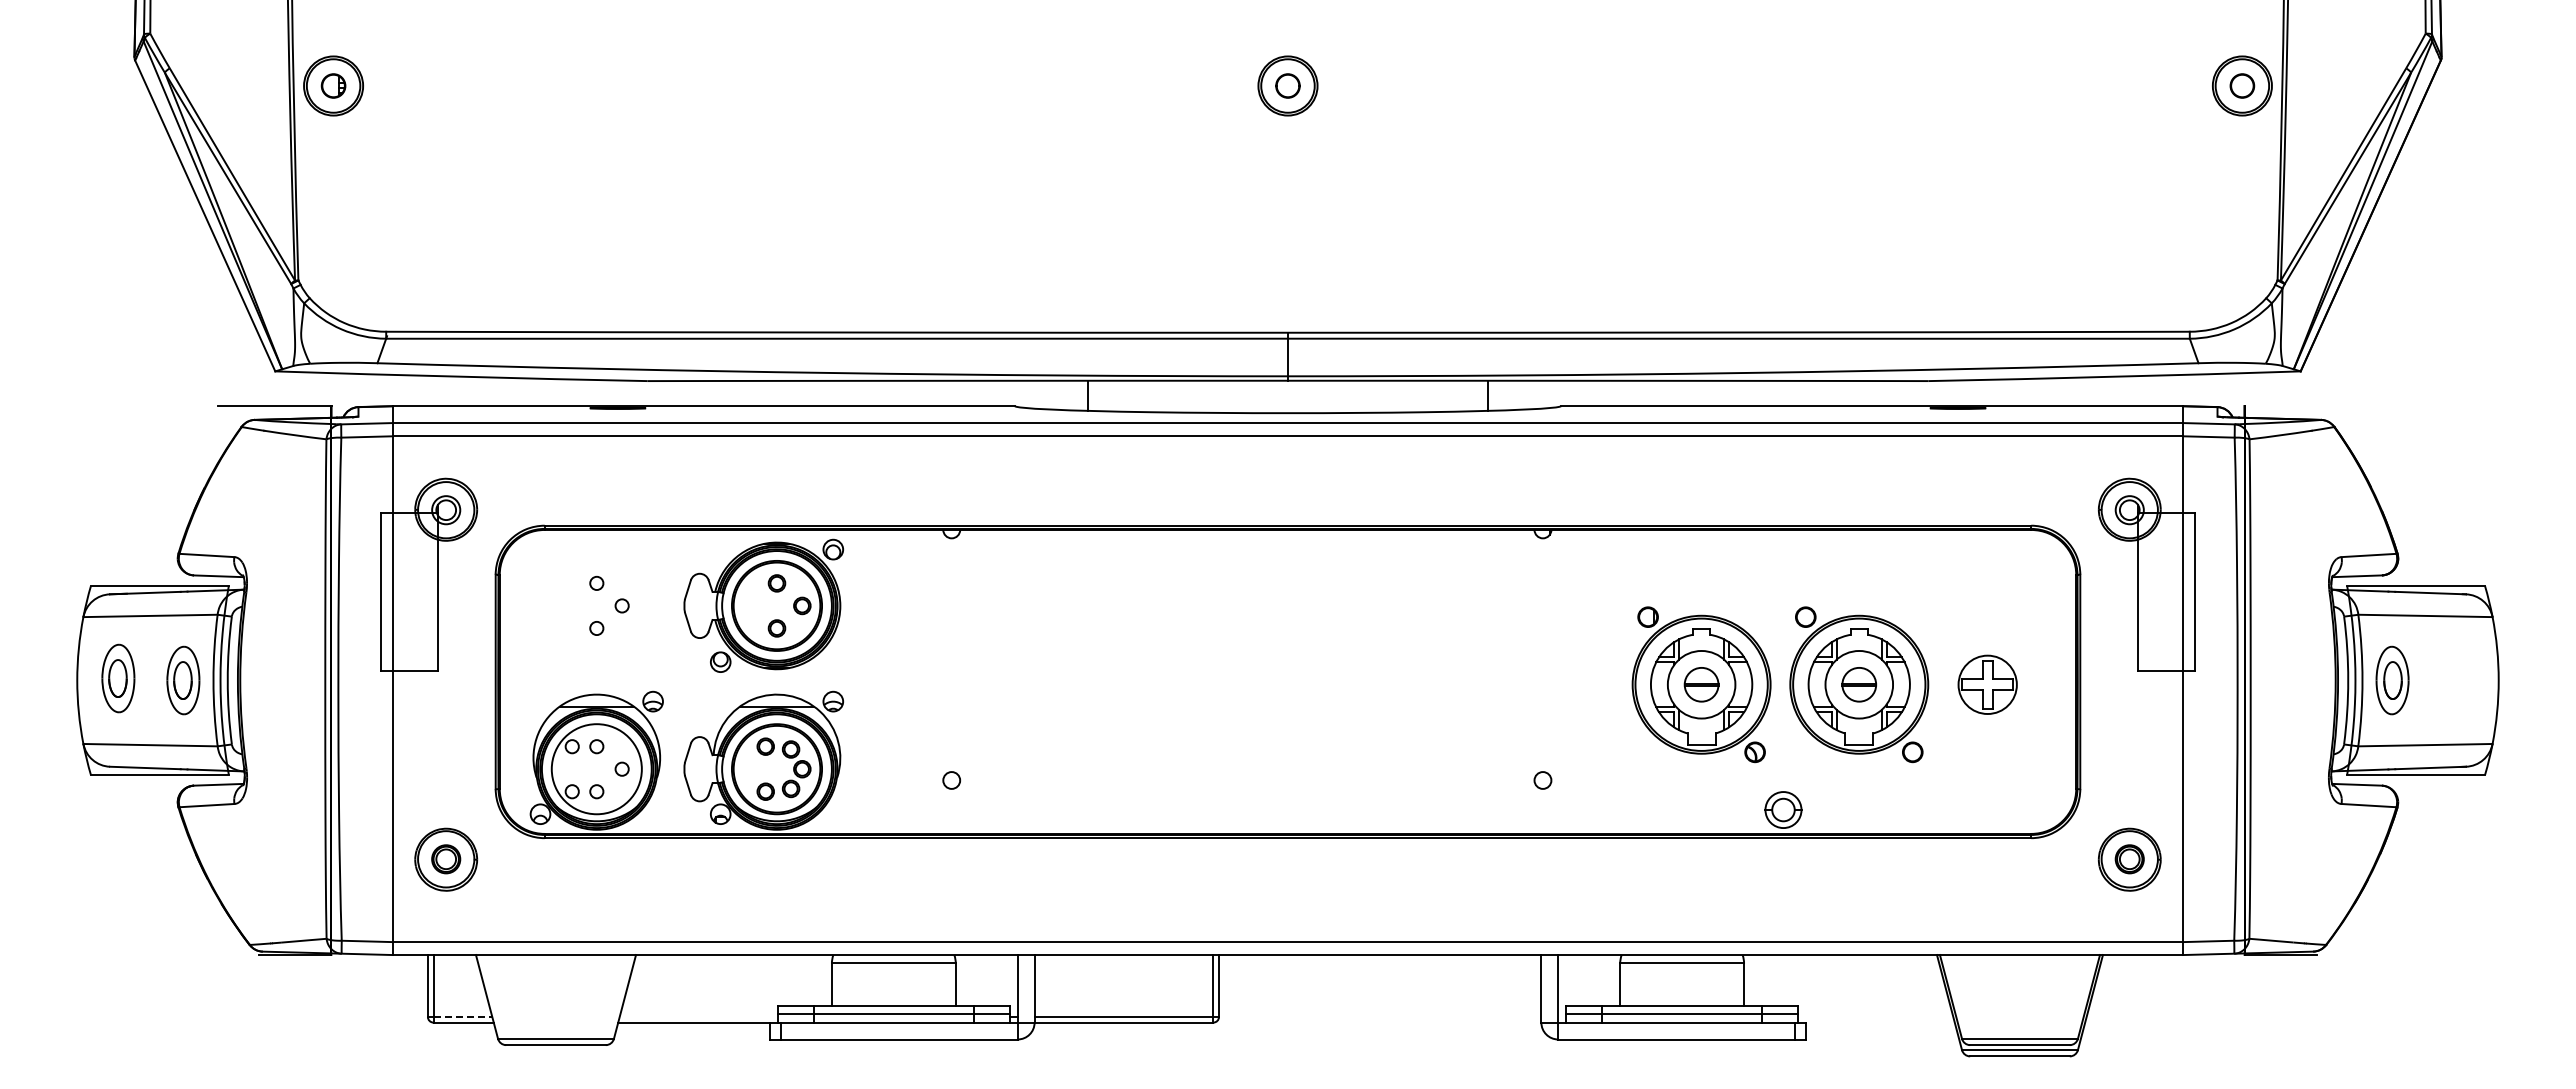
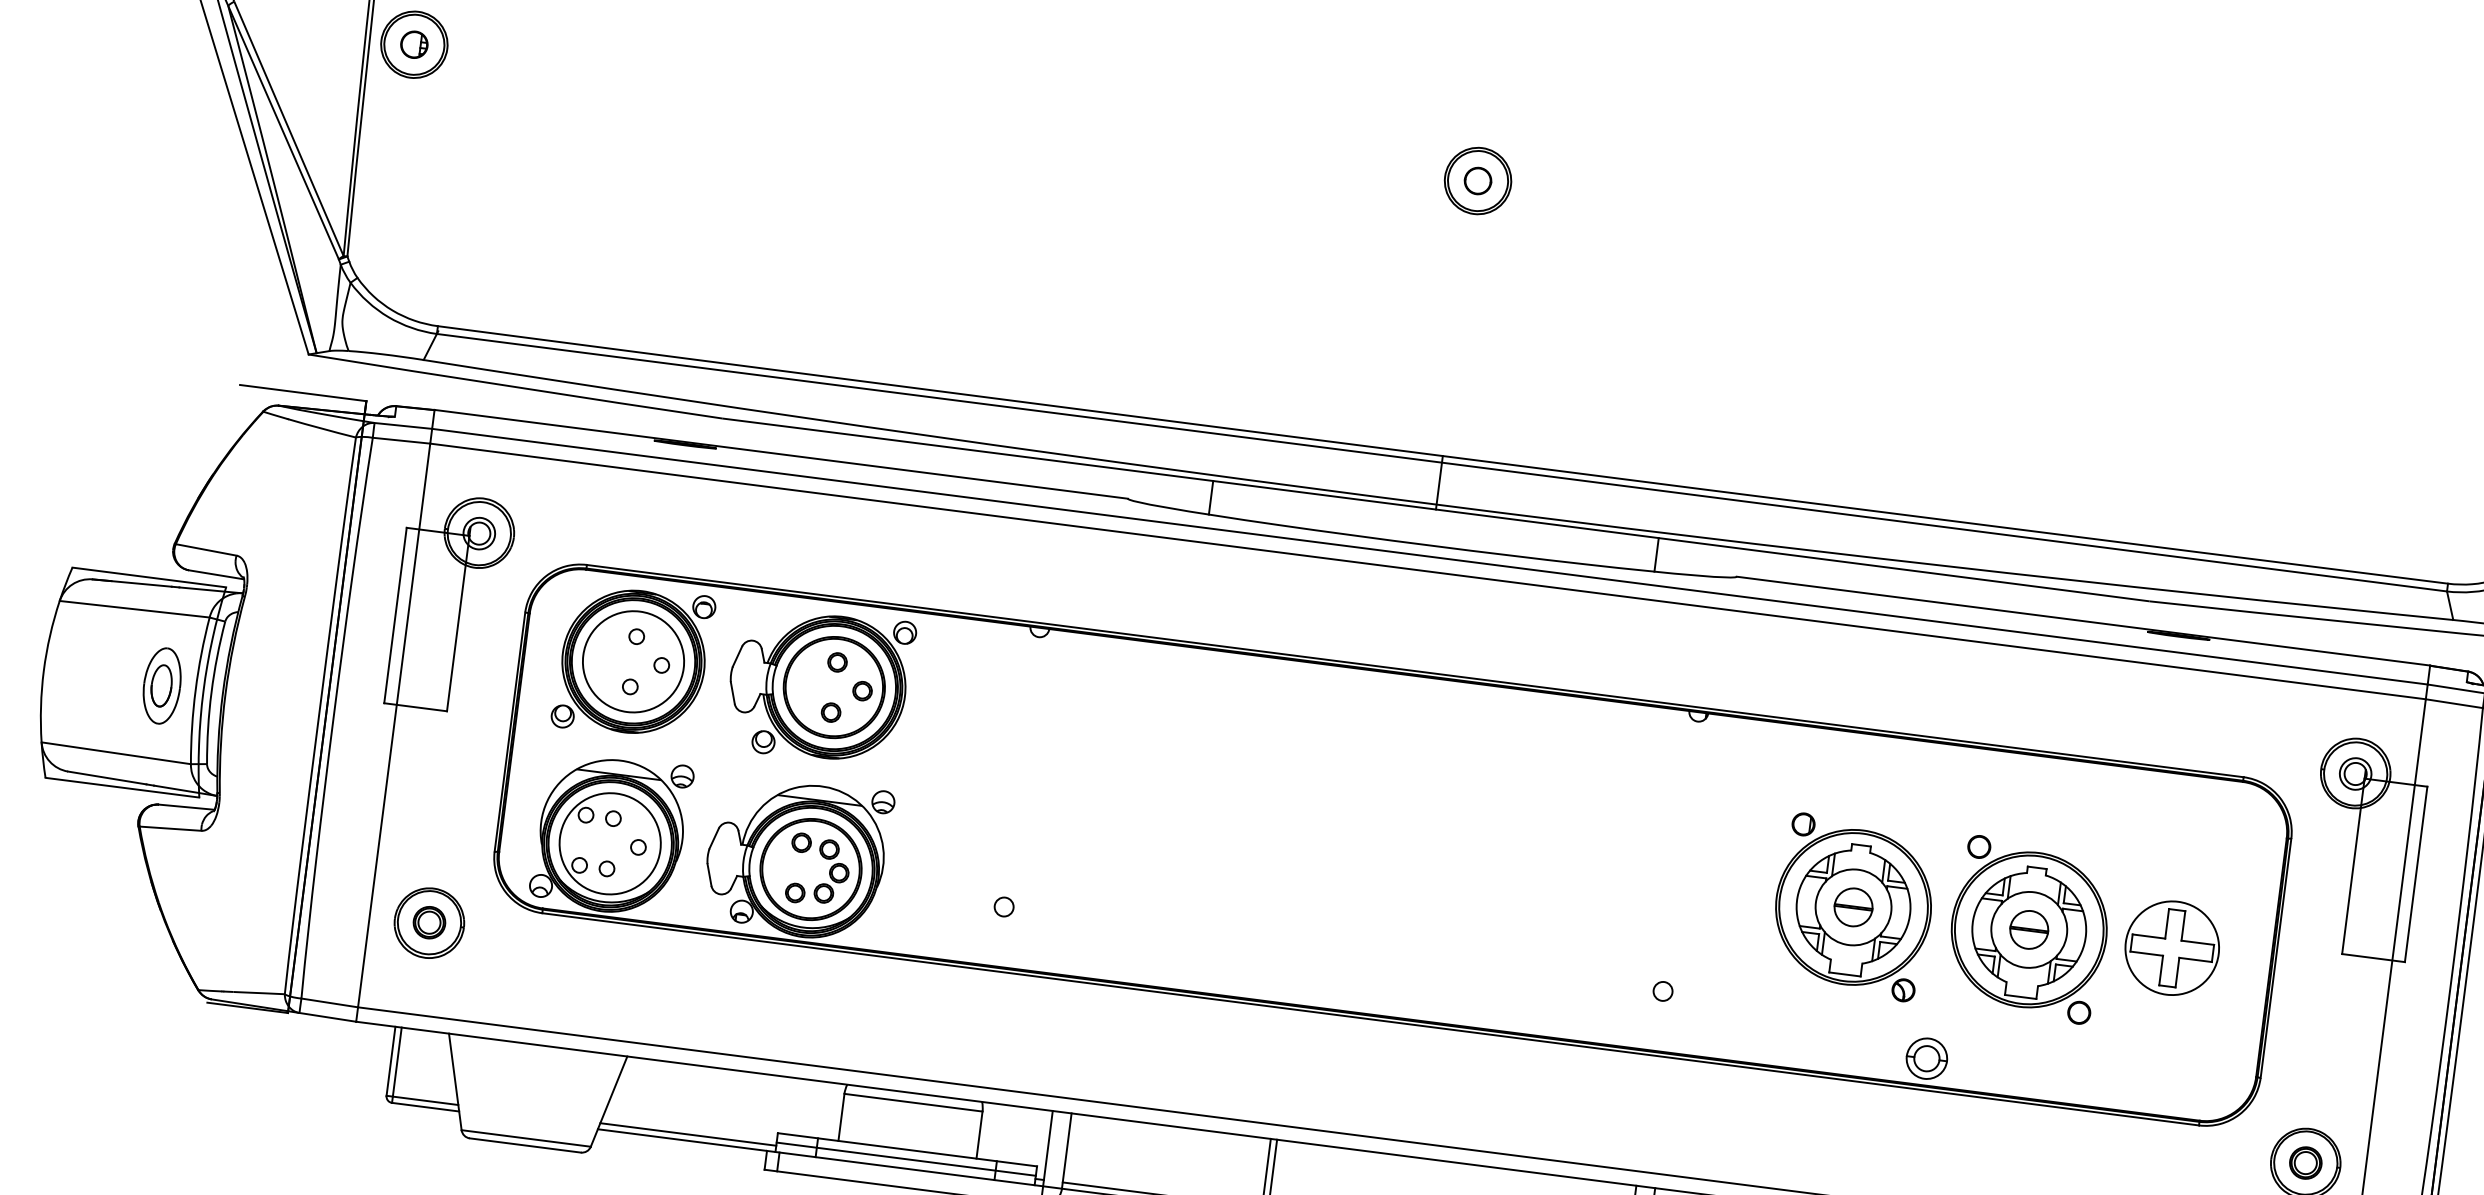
part: (596, 605) -> (633, 661), added
part: (118, 678) -> (90, 674), removed
part: (1987, 684) -> (2172, 947), size x1.43
line: (463, 1016) -> (426, 1100), dashed -> solid
line: (698, 1016) -> (688, 1133), added

